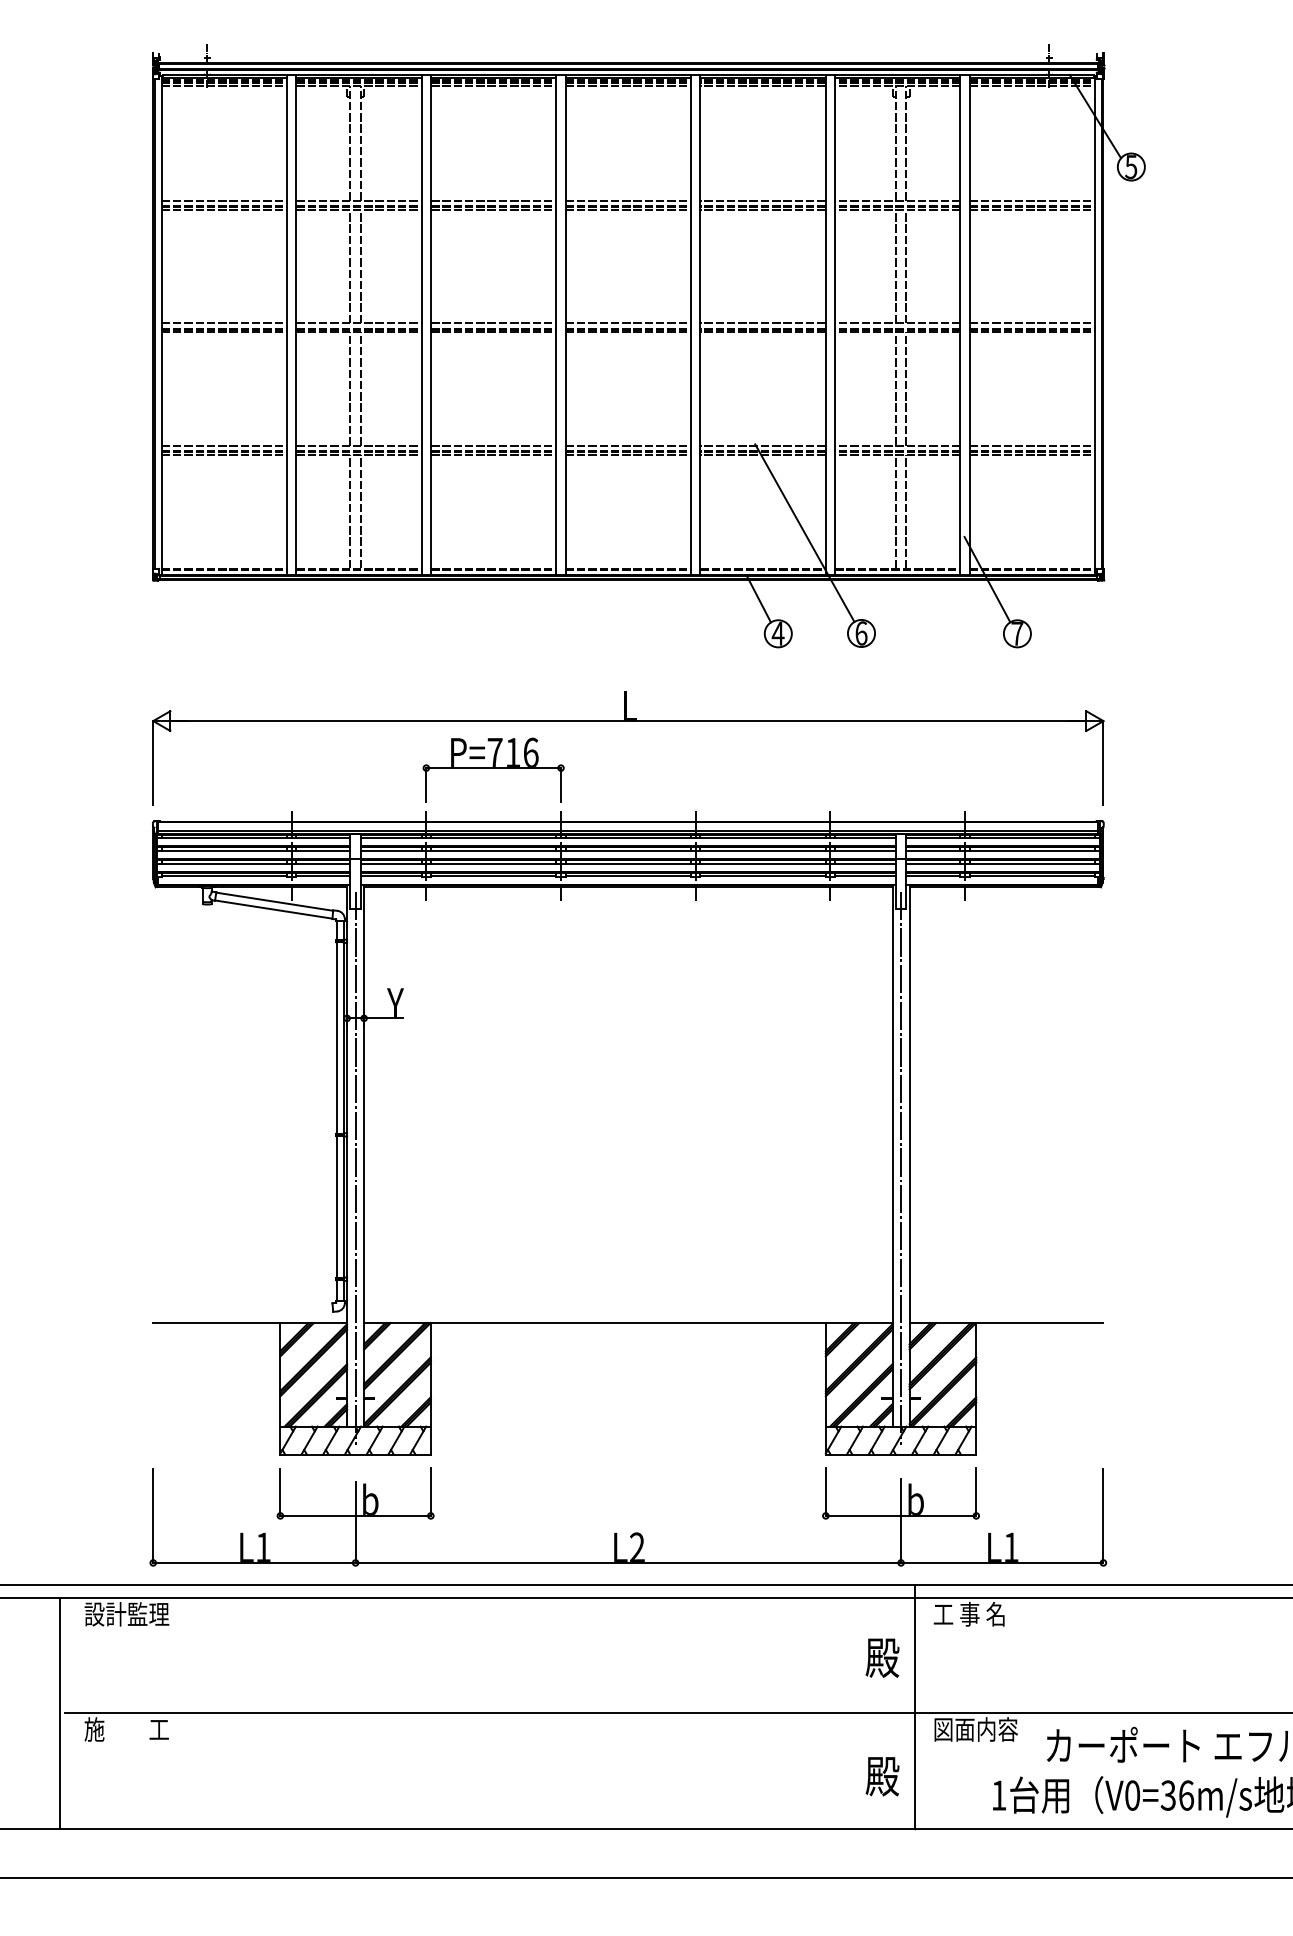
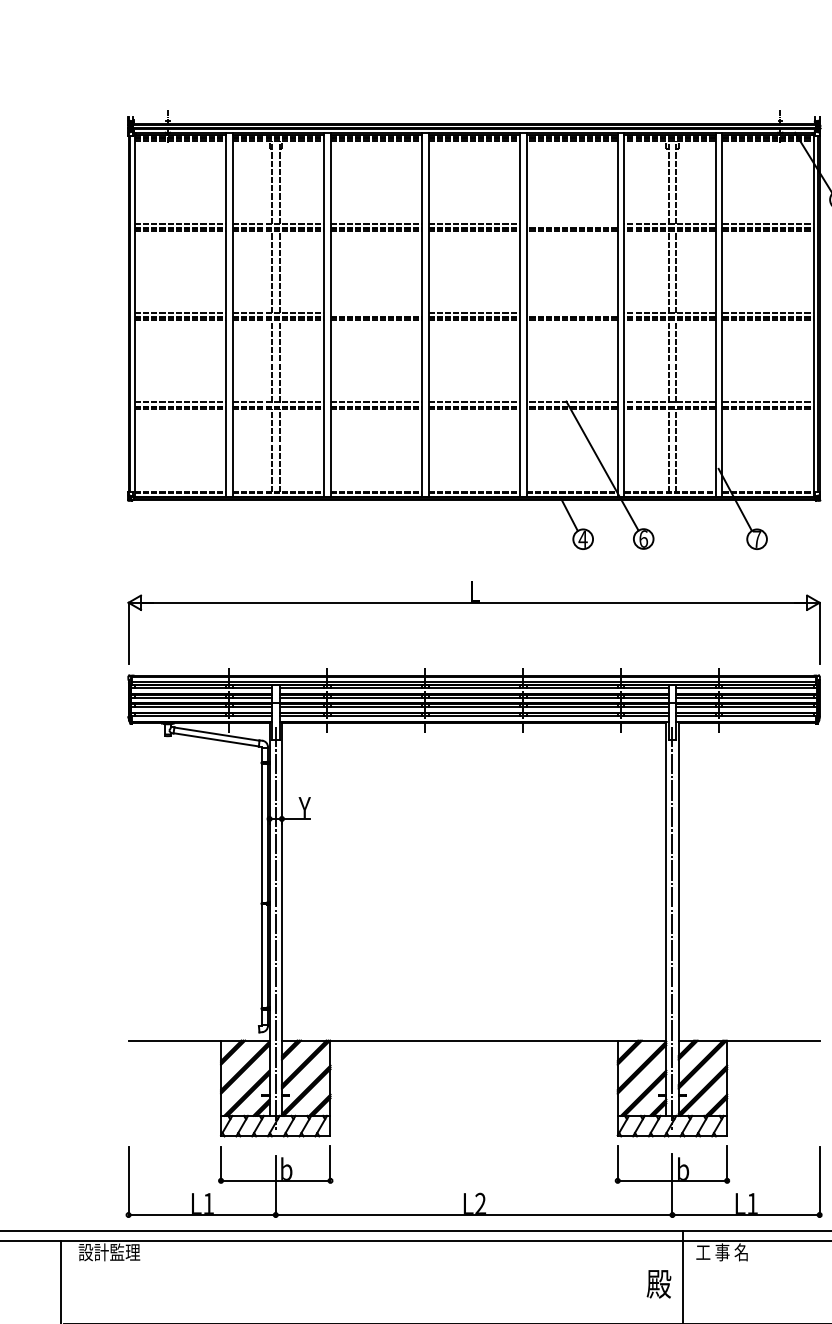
line: (762, 200) -> (571, 224), removed
line: (493, 323) -> (376, 313), removed
line: (762, 323) -> (571, 313), removed
part: (493, 769) -> (376, 637), removed

